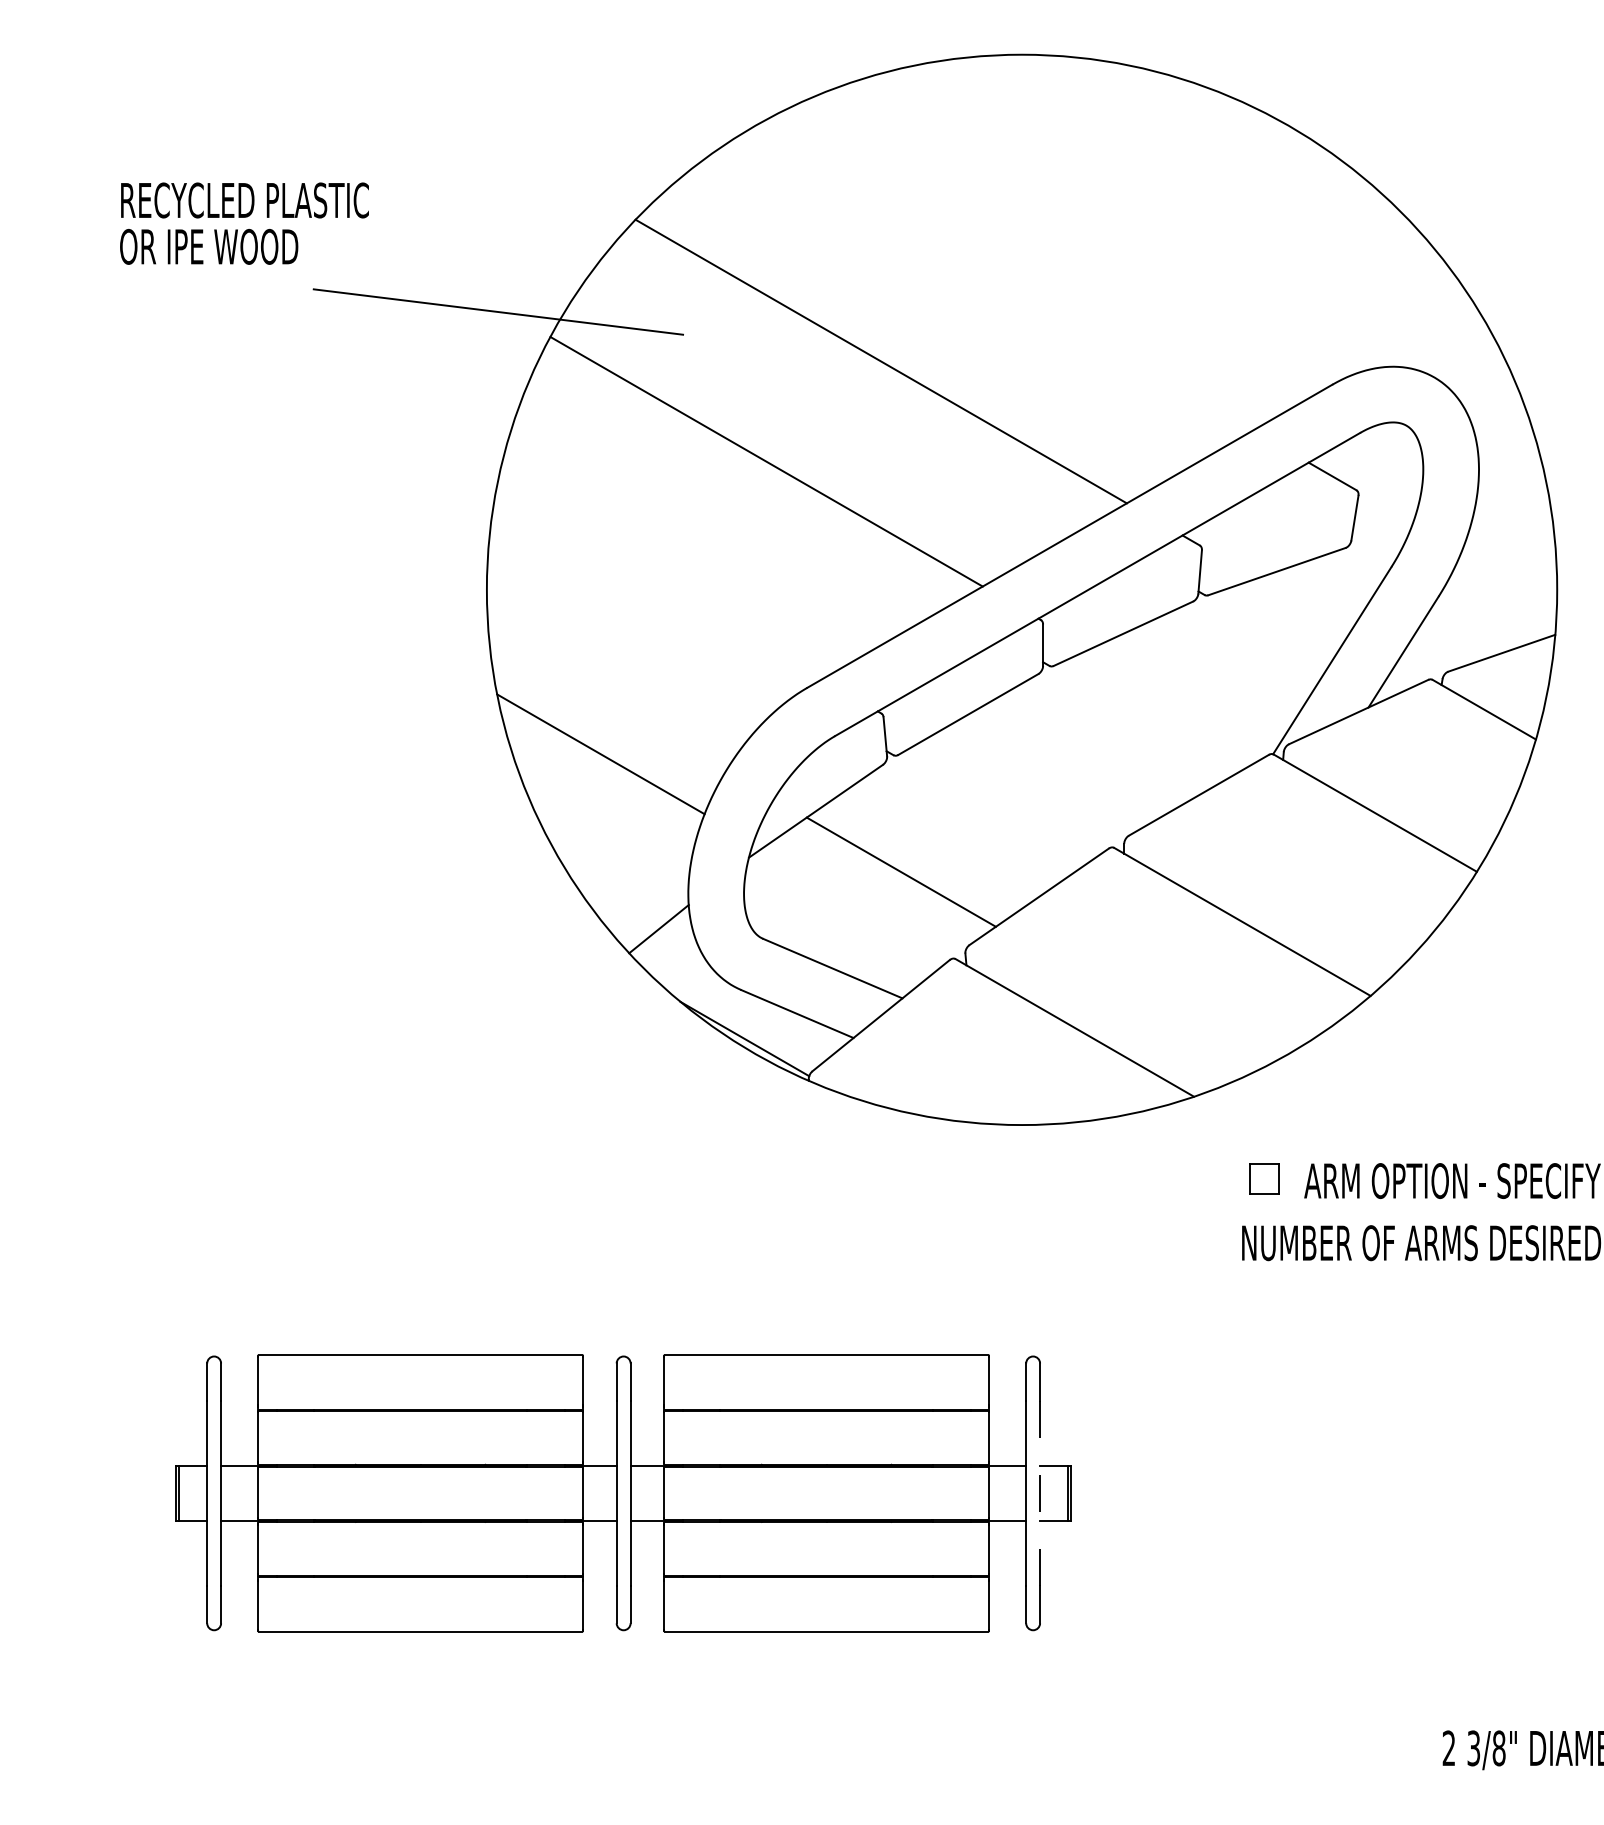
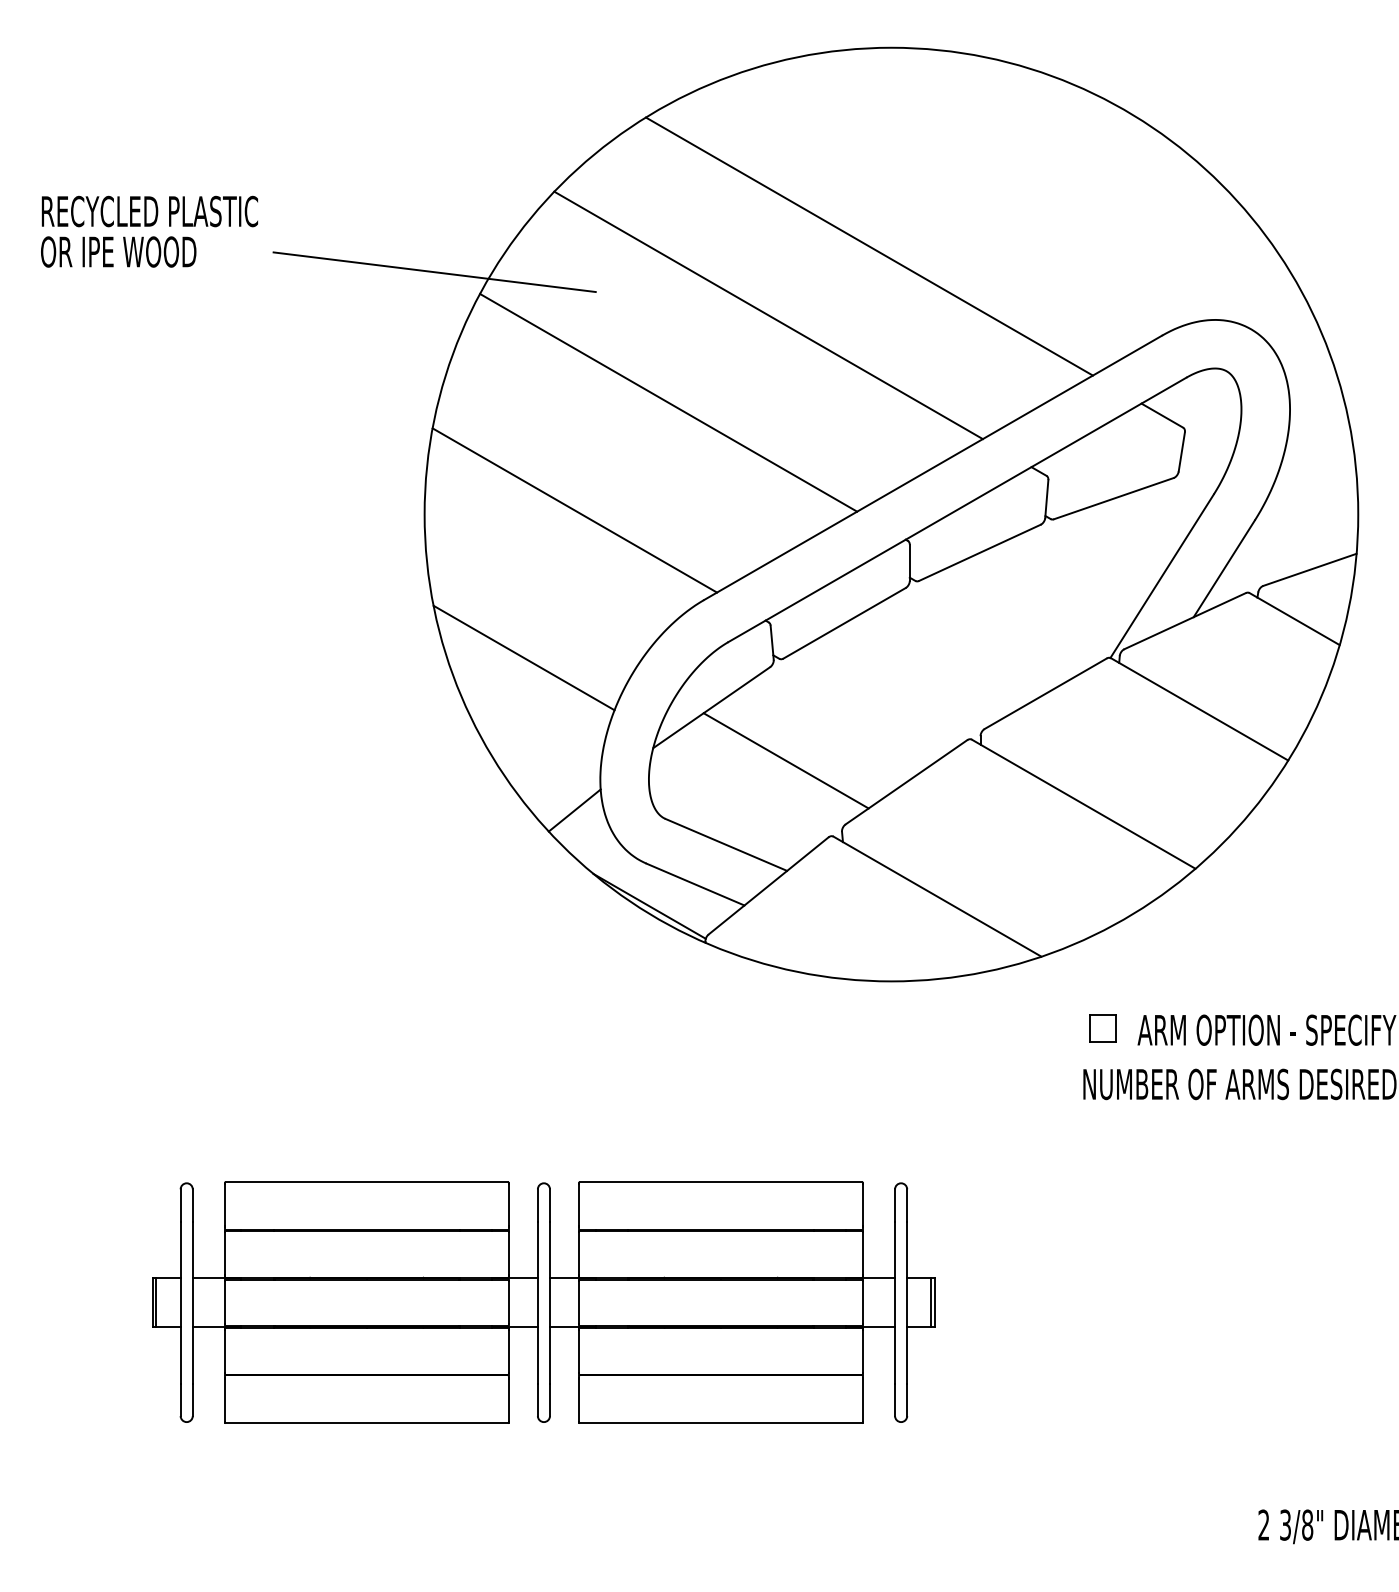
text: (244, 223) -> (149, 231), moved
line: (996, 282) -> (869, 246), added
line: (659, 585) -> (575, 510), added
line: (1040, 1493) -> (907, 1302), dashed -> solid

